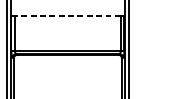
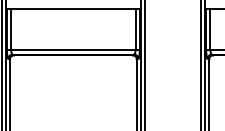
line: (67, 15) -> (72, 9), dashed -> solid

